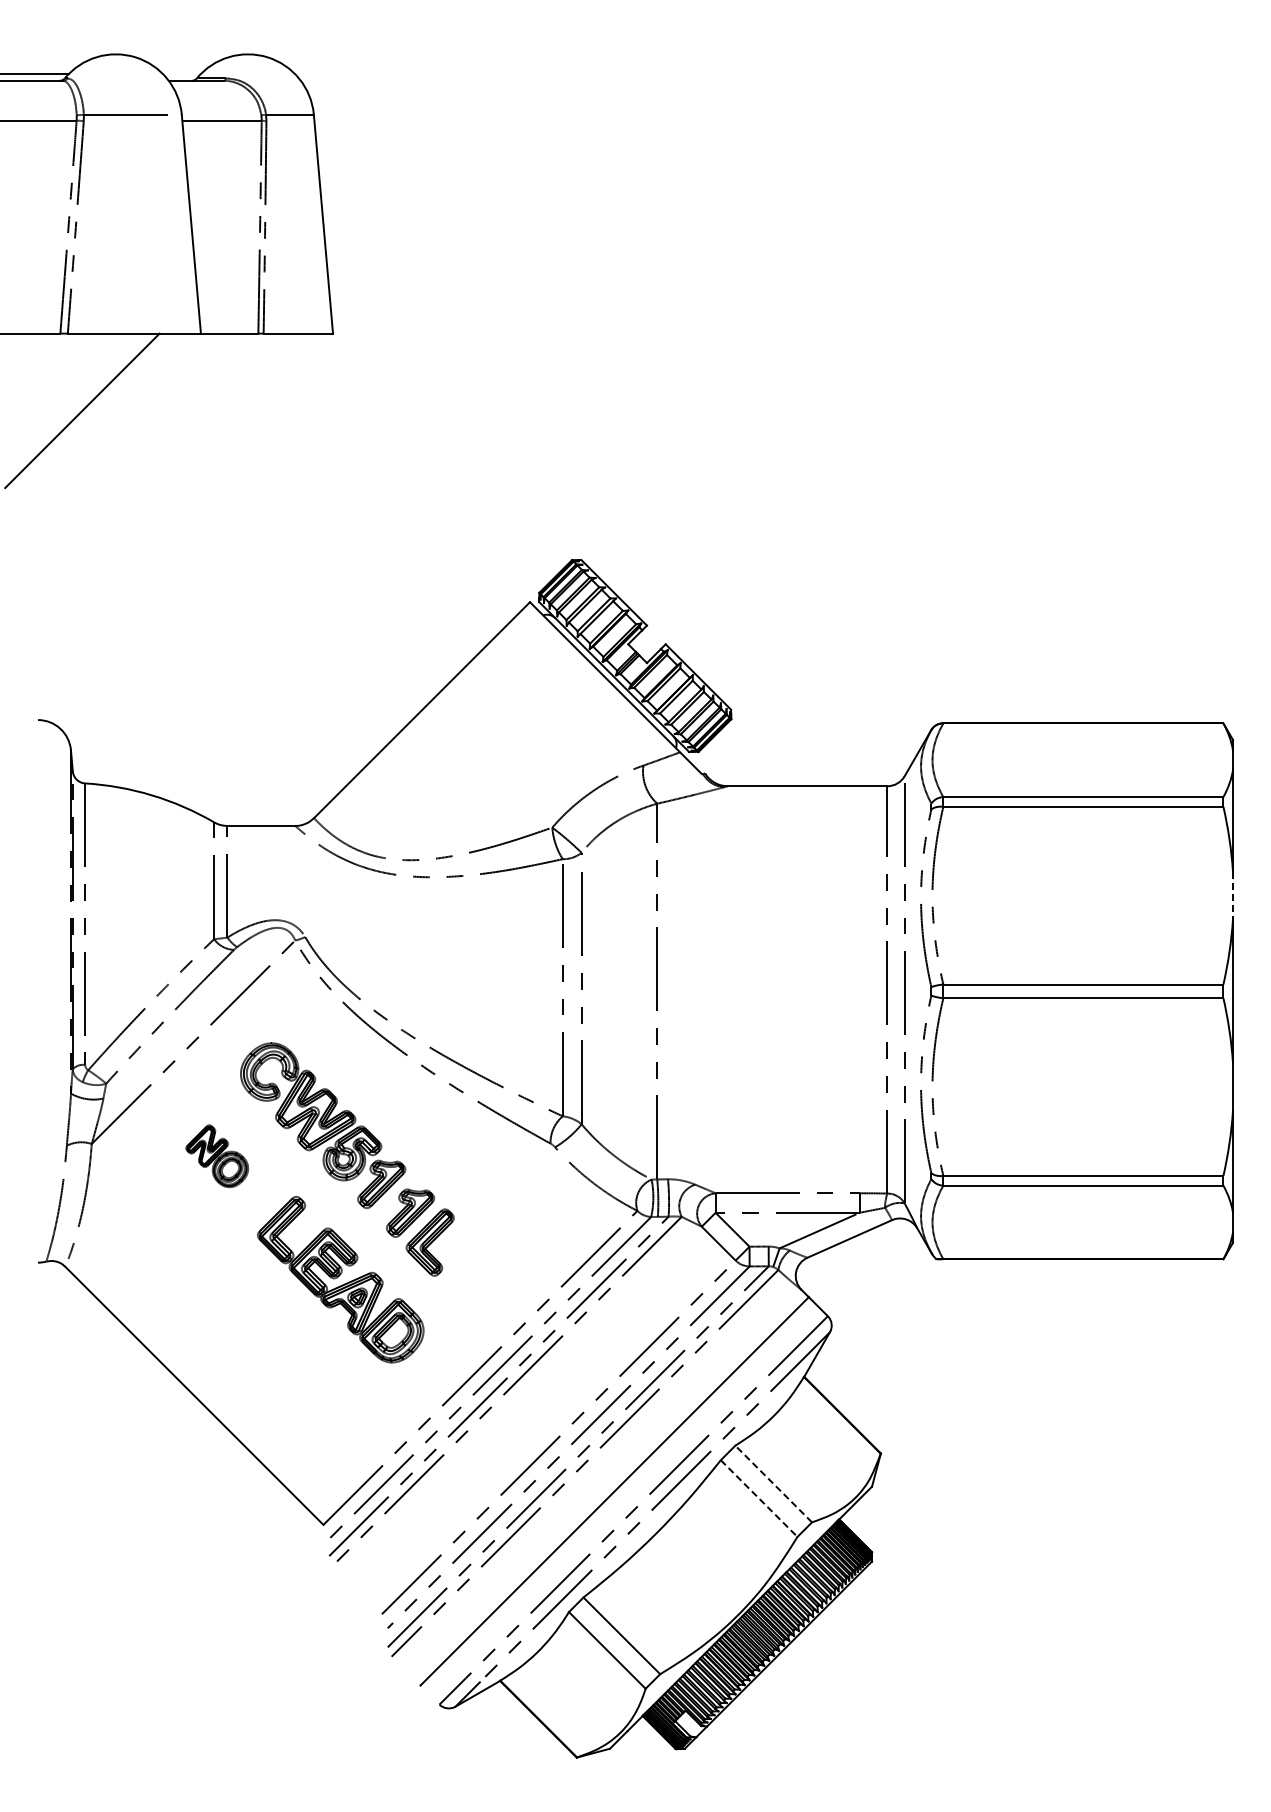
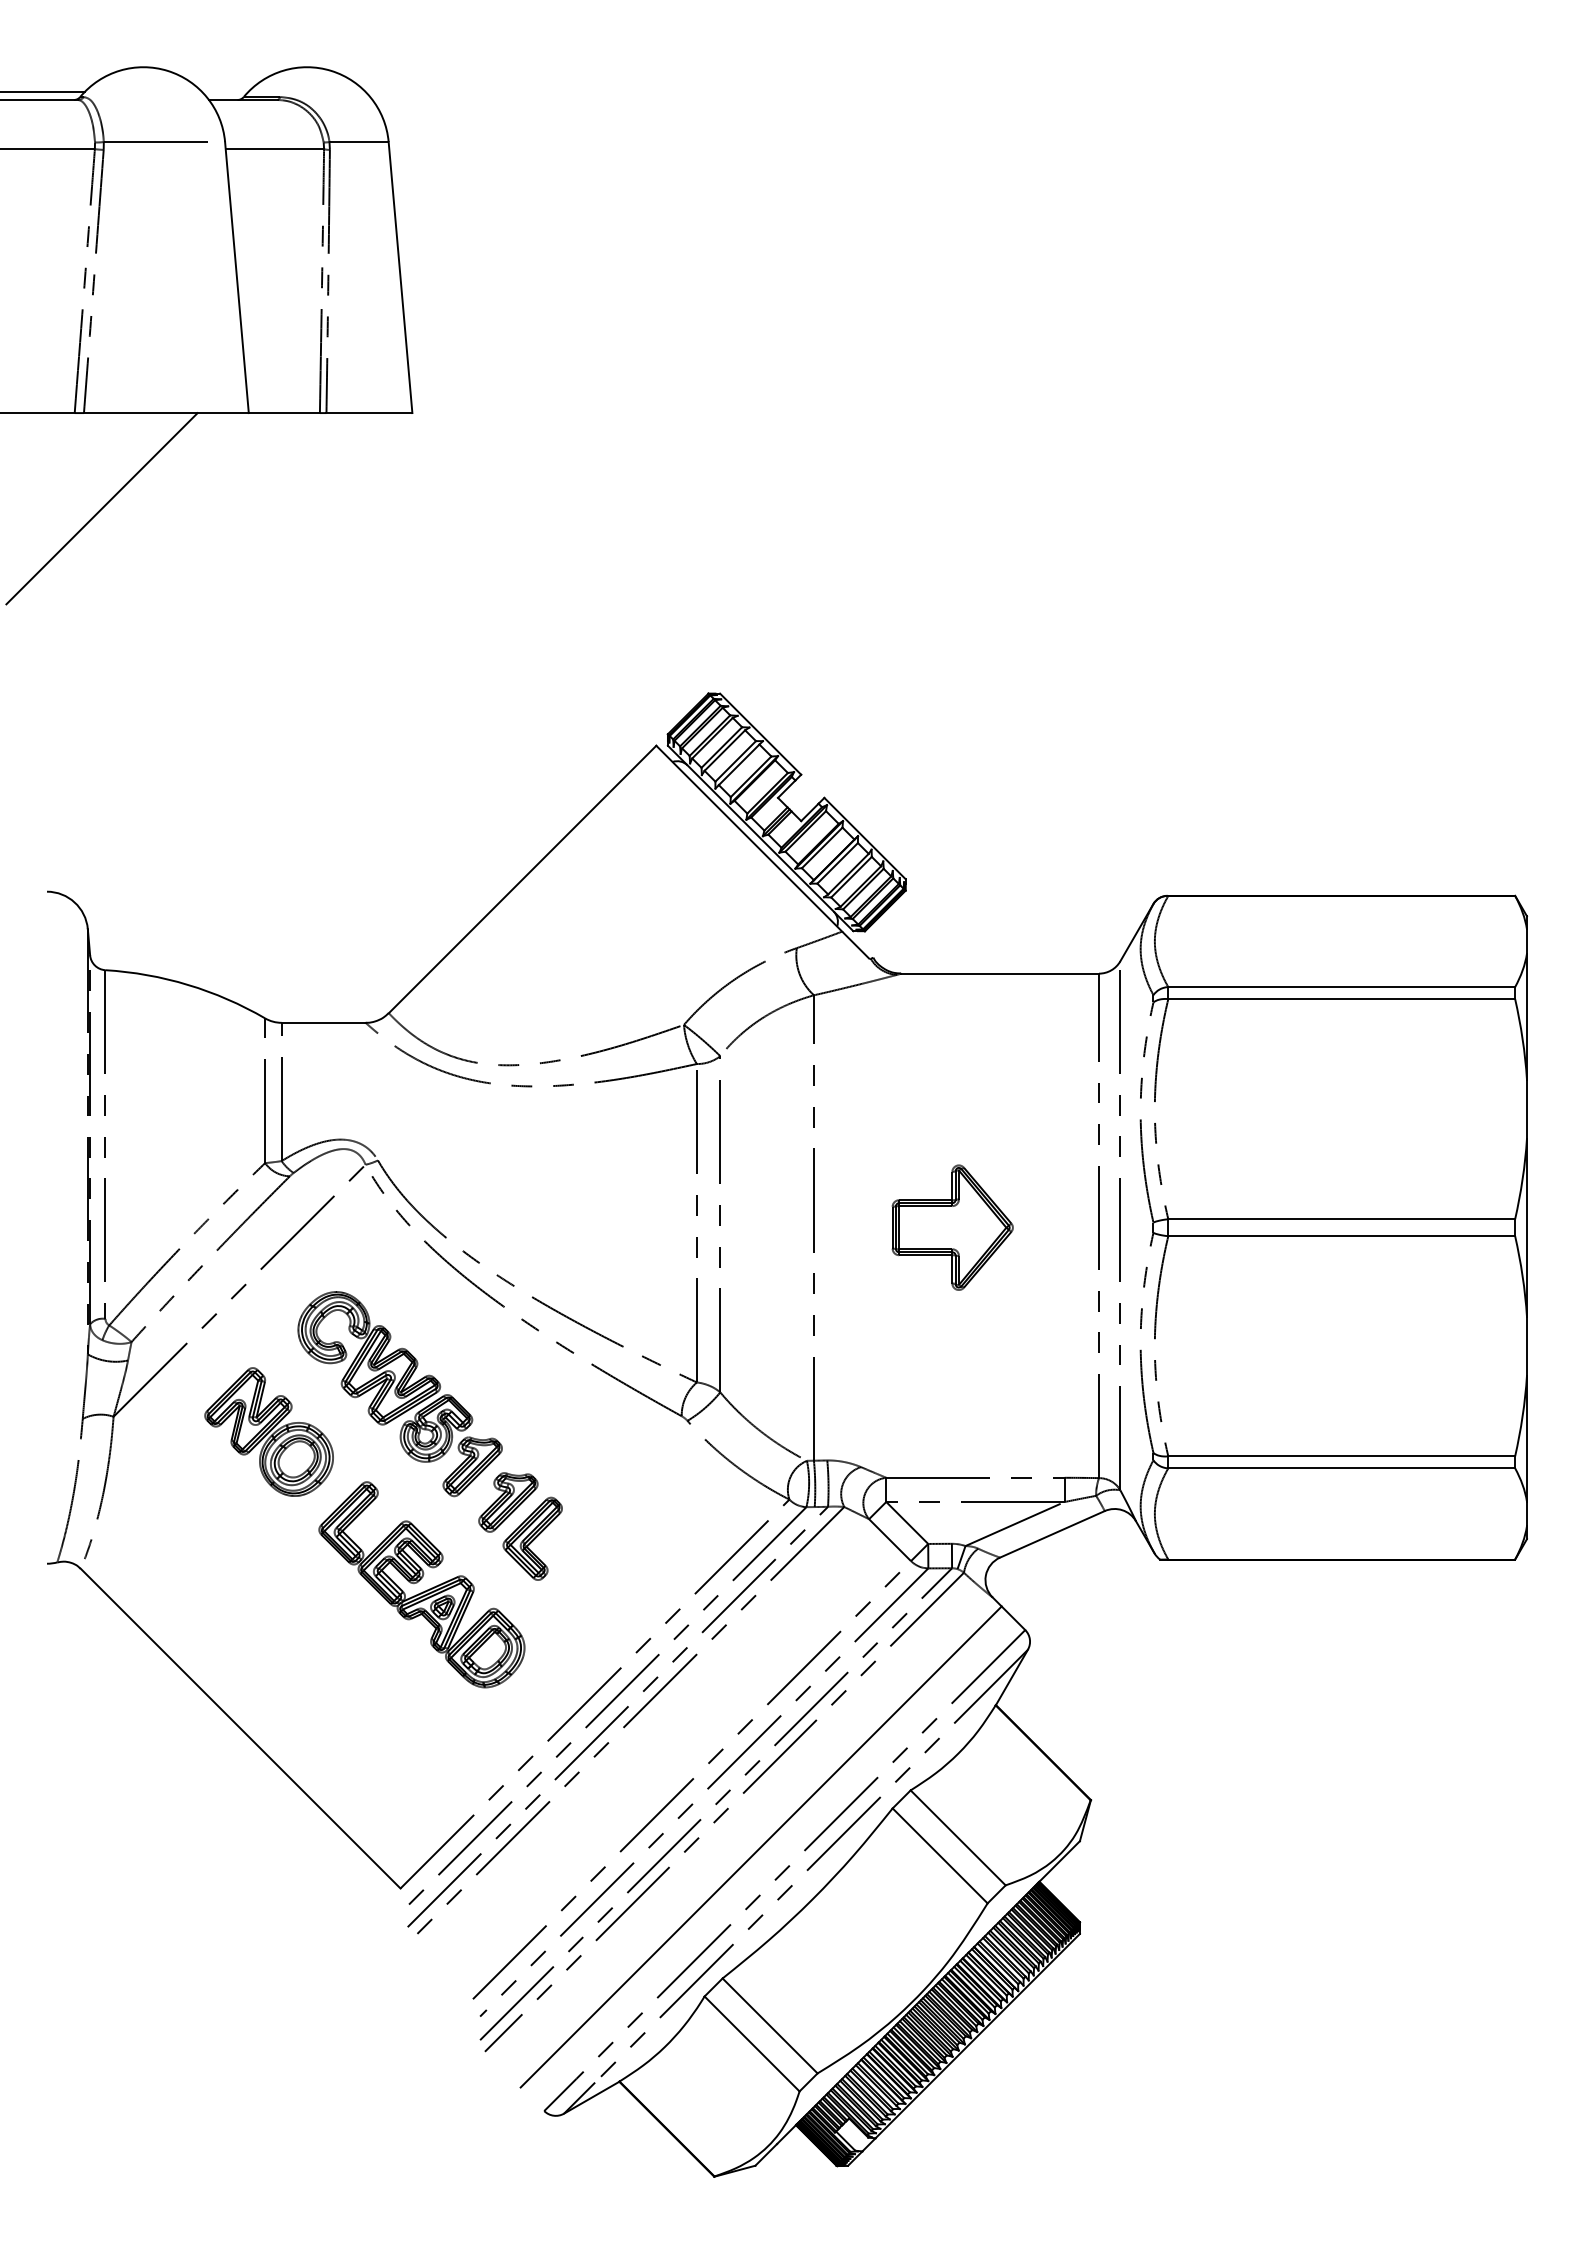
line: (1232, 895) -> (1526, 1108), dashed -> solid
part: (769, 991) -> (952, 1227), added
part: (216, 1155) -> (268, 1431), size x1.67
line: (773, 1483) -> (957, 1837), dashed -> solid
line: (759, 1498) -> (940, 1855), dashed -> solid

